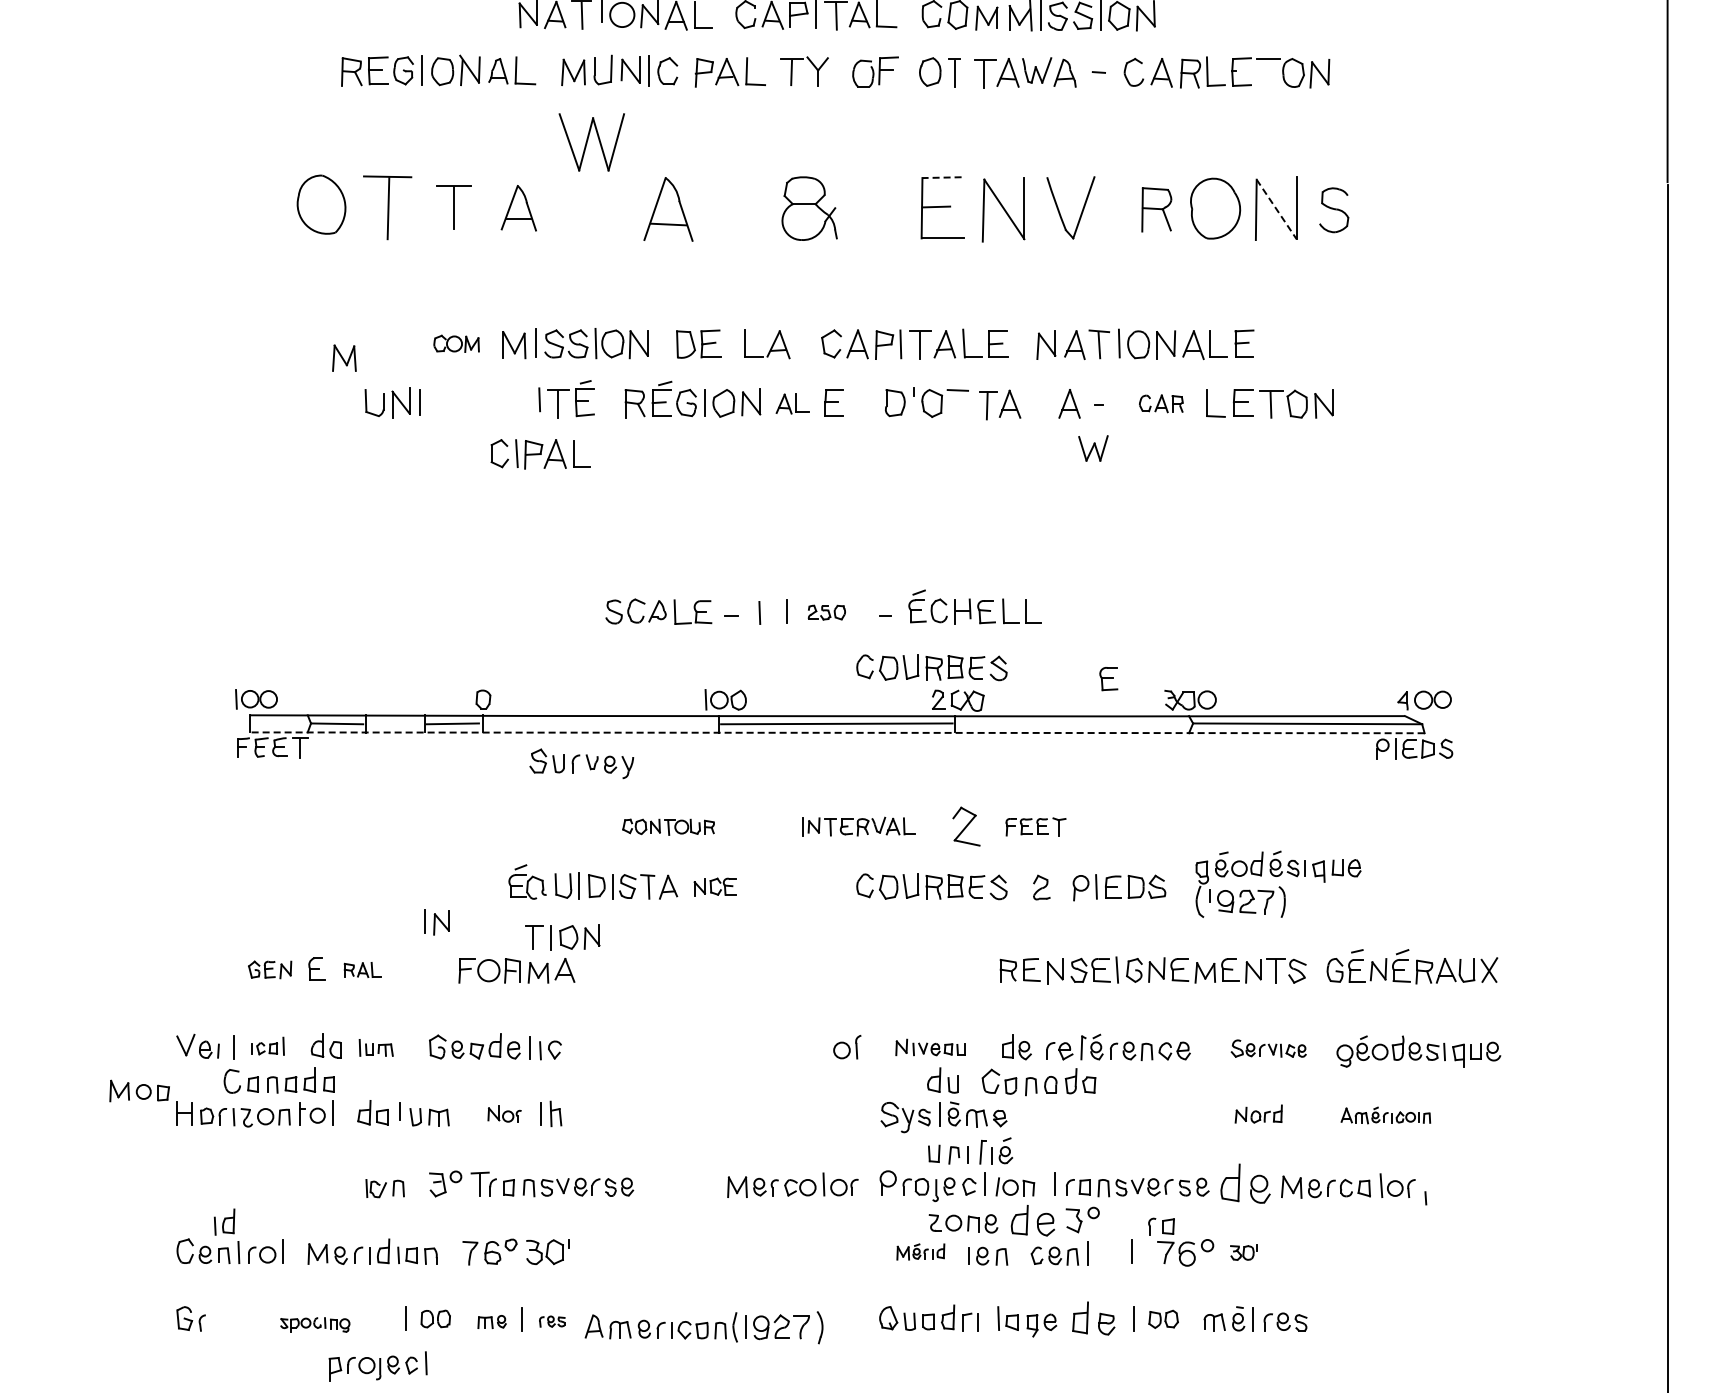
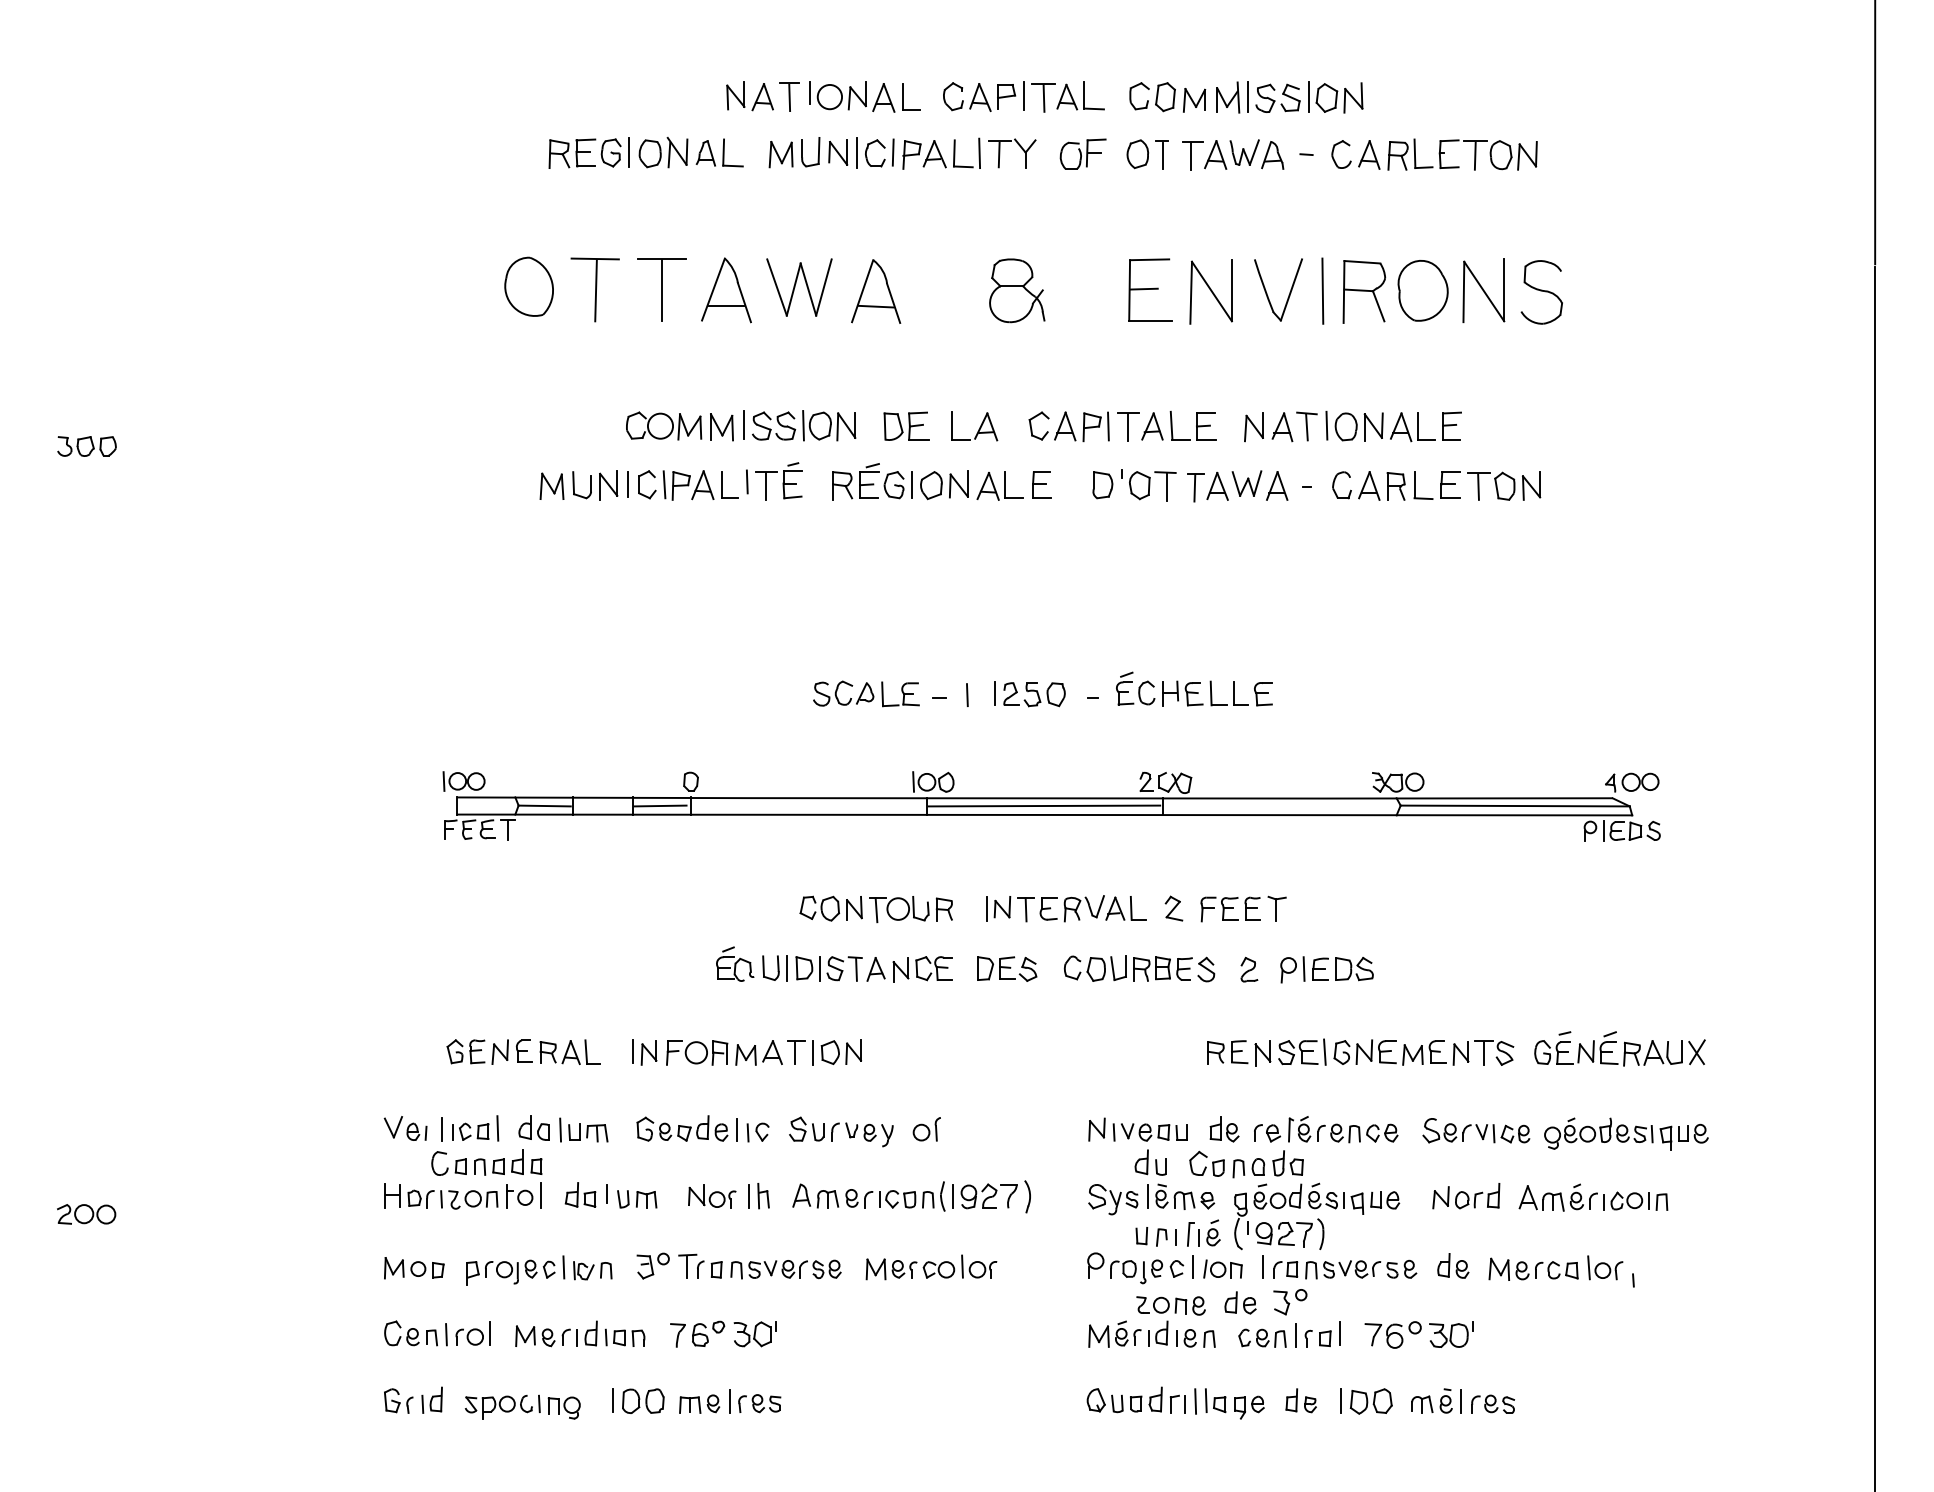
line: (684, 70) -> (892, 152), added
line: (771, 71) -> (979, 153), added
line: (1266, 73) -> (1474, 155), added
part: (591, 142) -> (799, 287), moved
line: (941, 177) -> (1149, 259), dashed -> solid
part: (453, 207) -> (661, 289), size x1.43
part: (518, 208) -> (726, 290), size x1.43
line: (1114, 208) -> (1322, 290), added
part: (1156, 209) -> (1364, 291), size x1.43
line: (1276, 209) -> (1484, 291), dashed -> solid
part: (1333, 210) -> (1541, 292), size x1.43
part: (456, 343) -> (664, 425), size x1.67
part: (343, 357) -> (551, 485), moved
part: (791, 403) -> (999, 485), size x1.43
part: (1160, 403) -> (1368, 485), size x1.67
line: (958, 404) -> (1166, 486), added
part: (1092, 448) -> (1246, 483), moved
part: (540, 454) -> (688, 485), moved
part: (826, 612) -> (1034, 694), size x1.67
part: (931, 667) -> (1139, 749), removed
part: (1108, 679) -> (1263, 694), moved
line: (836, 732) -> (1044, 814), dashed -> solid
part: (581, 763) -> (841, 1131), moved
part: (858, 826) -> (1066, 908), size x1.43
part: (965, 826) -> (1173, 908), size x0.62
part: (1035, 826) -> (1243, 908), size x1.43
part: (667, 827) -> (875, 909), size x1.67
part: (1278, 884) -> (1317, 1216), moved
part: (799, 886) -> (1007, 968), added
part: (714, 887) -> (922, 969), size x1.43
part: (436, 922) -> (644, 1052), moved
part: (562, 937) -> (824, 1052), moved
part: (269, 969) -> (477, 1051), size x1.43
part: (361, 969) -> (569, 1051), size x1.67
part: (267, 1046) -> (475, 1128), size x1.43
part: (375, 1047) -> (583, 1129), size x1.43
part: (846, 1047) -> (926, 1129), moved
part: (929, 1047) -> (1137, 1129), size x1.43
part: (1268, 1048) -> (1476, 1130), size x1.43
part: (139, 1091) -> (414, 1268), moved
part: (504, 1114) -> (712, 1196), size x1.43
part: (1258, 1114) -> (1466, 1196), size x1.43
part: (1385, 1115) -> (1593, 1197), size x1.67
part: (1245, 1183) -> (1453, 1265), size x0.62
part: (792, 1185) -> (931, 1267), moved
part: (1032, 1220) -> (1240, 1302), size x0.71
part: (223, 1221) -> (431, 1399), moved
part: (1160, 1226) -> (1317, 1338), moved
part: (920, 1251) -> (1128, 1333), size x1.67
part: (1243, 1252) -> (1451, 1334), size x1.67
part: (435, 1318) -> (643, 1400), size x1.43
part: (1092, 1318) -> (1300, 1400), size x0.71
line: (987, 1319) -> (1195, 1401), added
part: (1162, 1319) -> (1370, 1401), size x1.43
part: (491, 1321) -> (699, 1403), size x1.43
part: (551, 1321) -> (759, 1403), size x1.67
part: (314, 1324) -> (522, 1406), size x1.67
part: (703, 1327) -> (911, 1196), moved
part: (377, 1366) -> (515, 1270), moved

